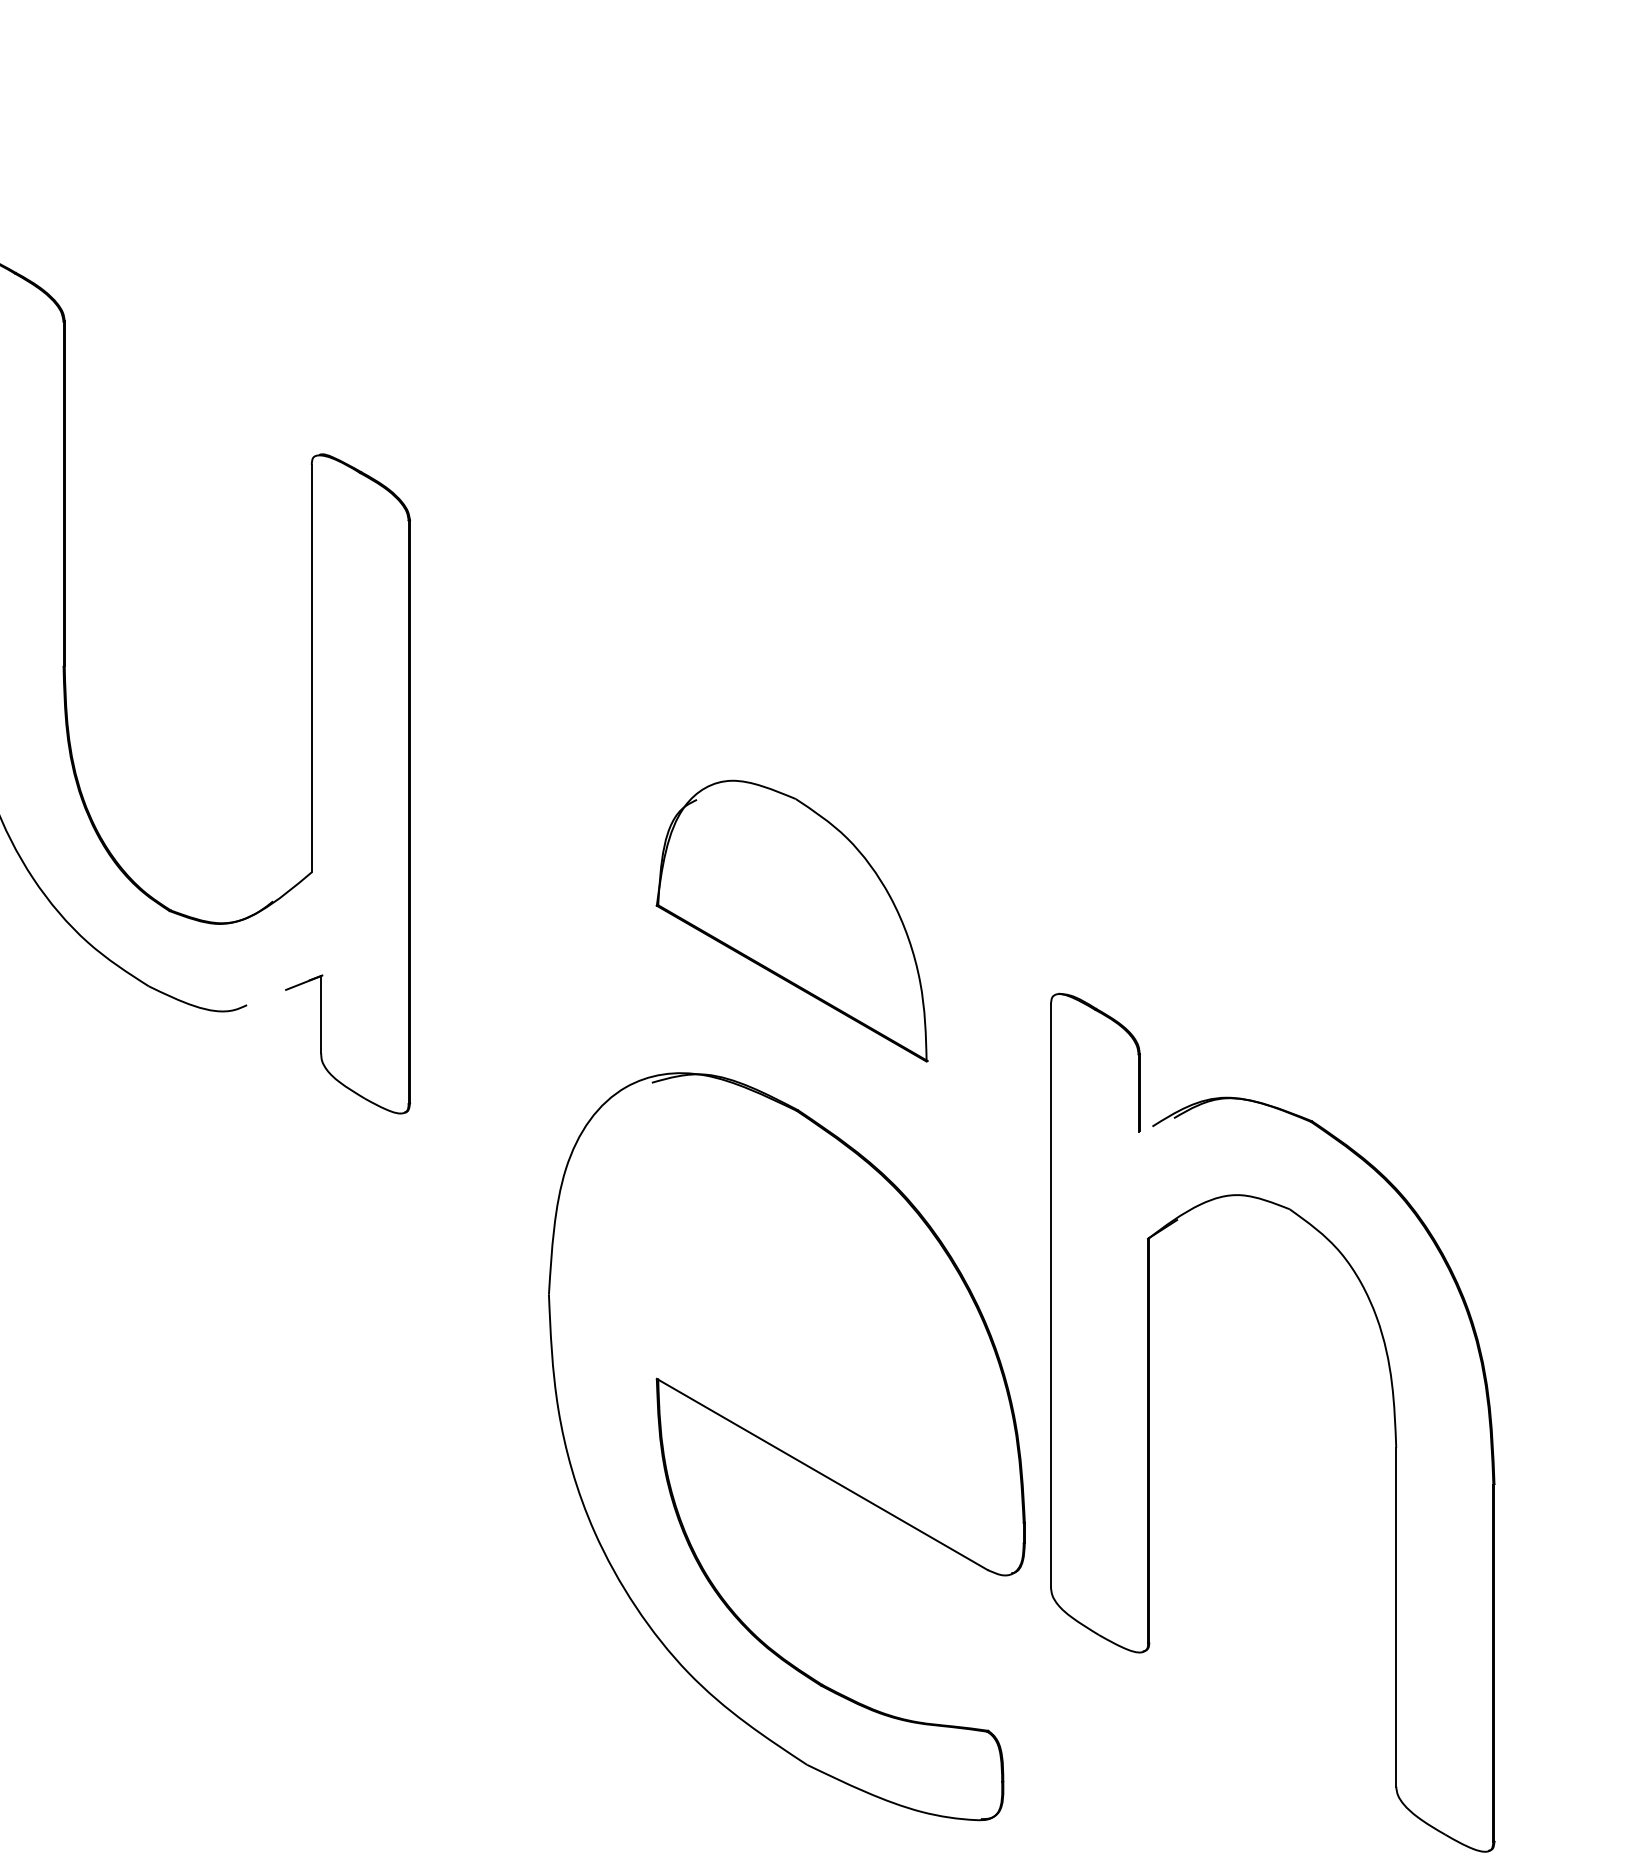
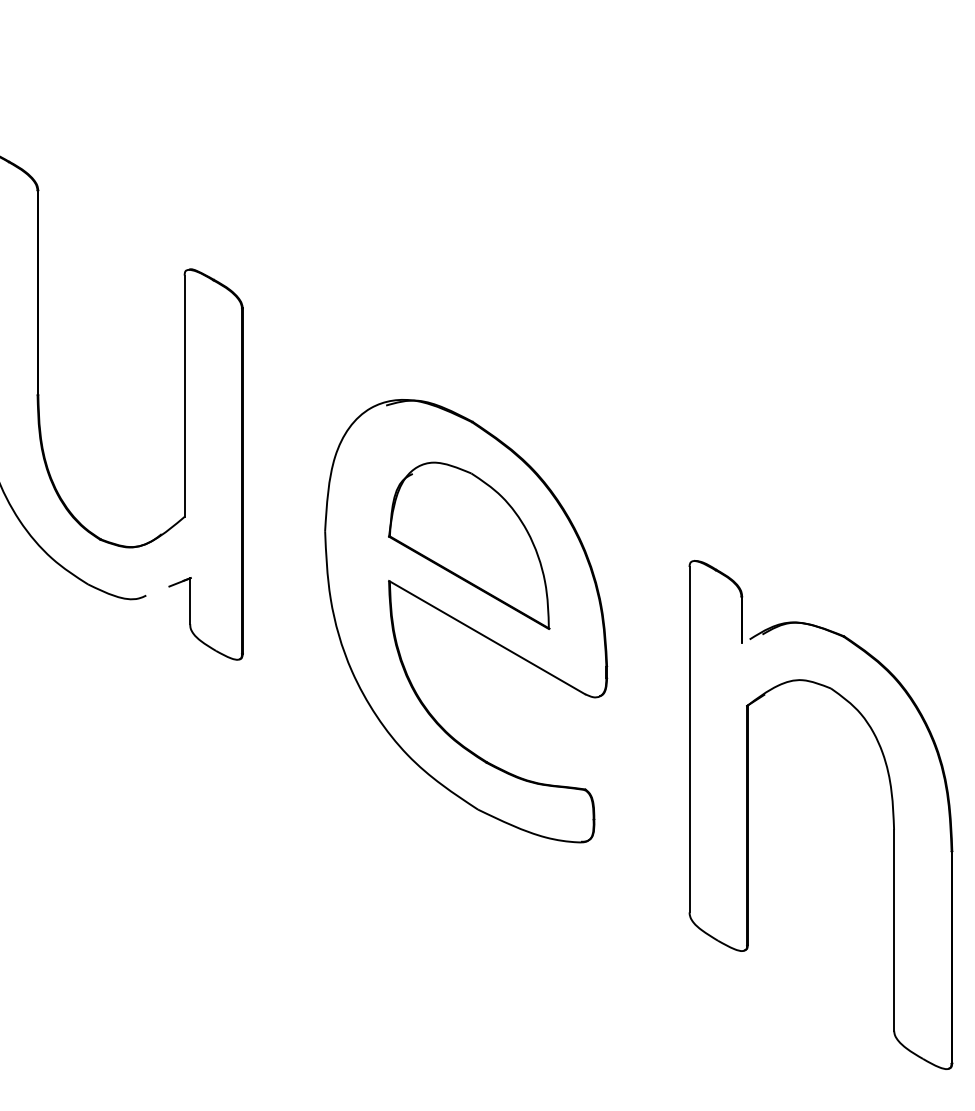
part: (1391, 1405) -> (891, 804), moved
part: (787, 1447) -> (466, 621), moved

